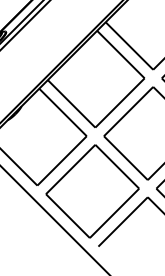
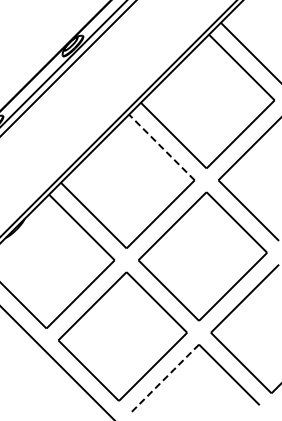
line: (120, 54) -> (161, 147), solid -> dashed
line: (122, 222) -> (164, 379), solid -> dashed

